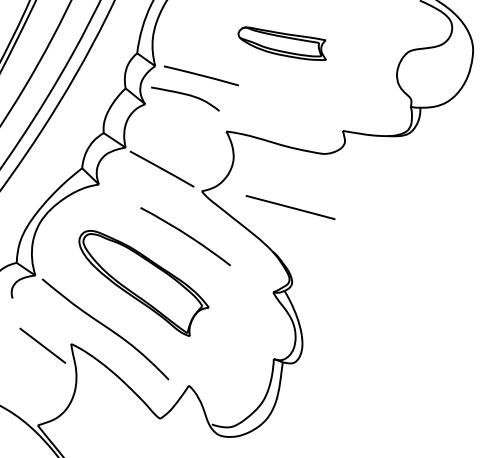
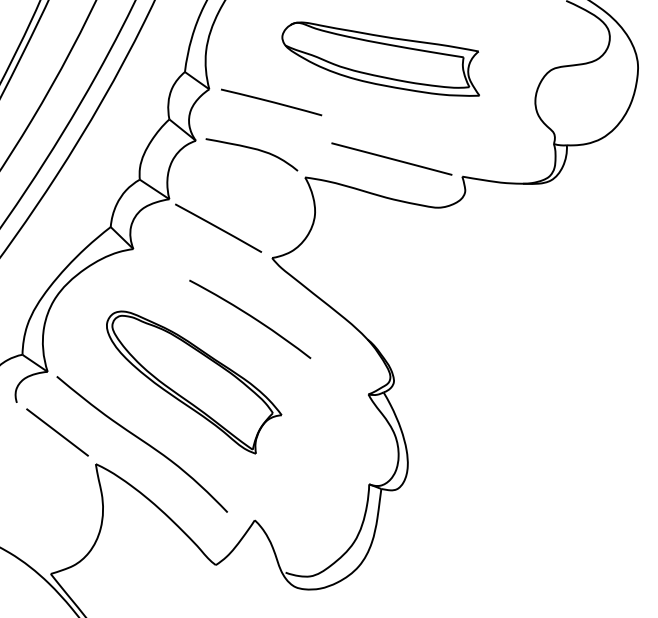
part: (282, 43) -> (380, 58), size x1.67
curve: (185, 95) -> (251, 149), moved
line: (290, 207) -> (391, 158), moved
line: (42, 345) -> (57, 432), moved

